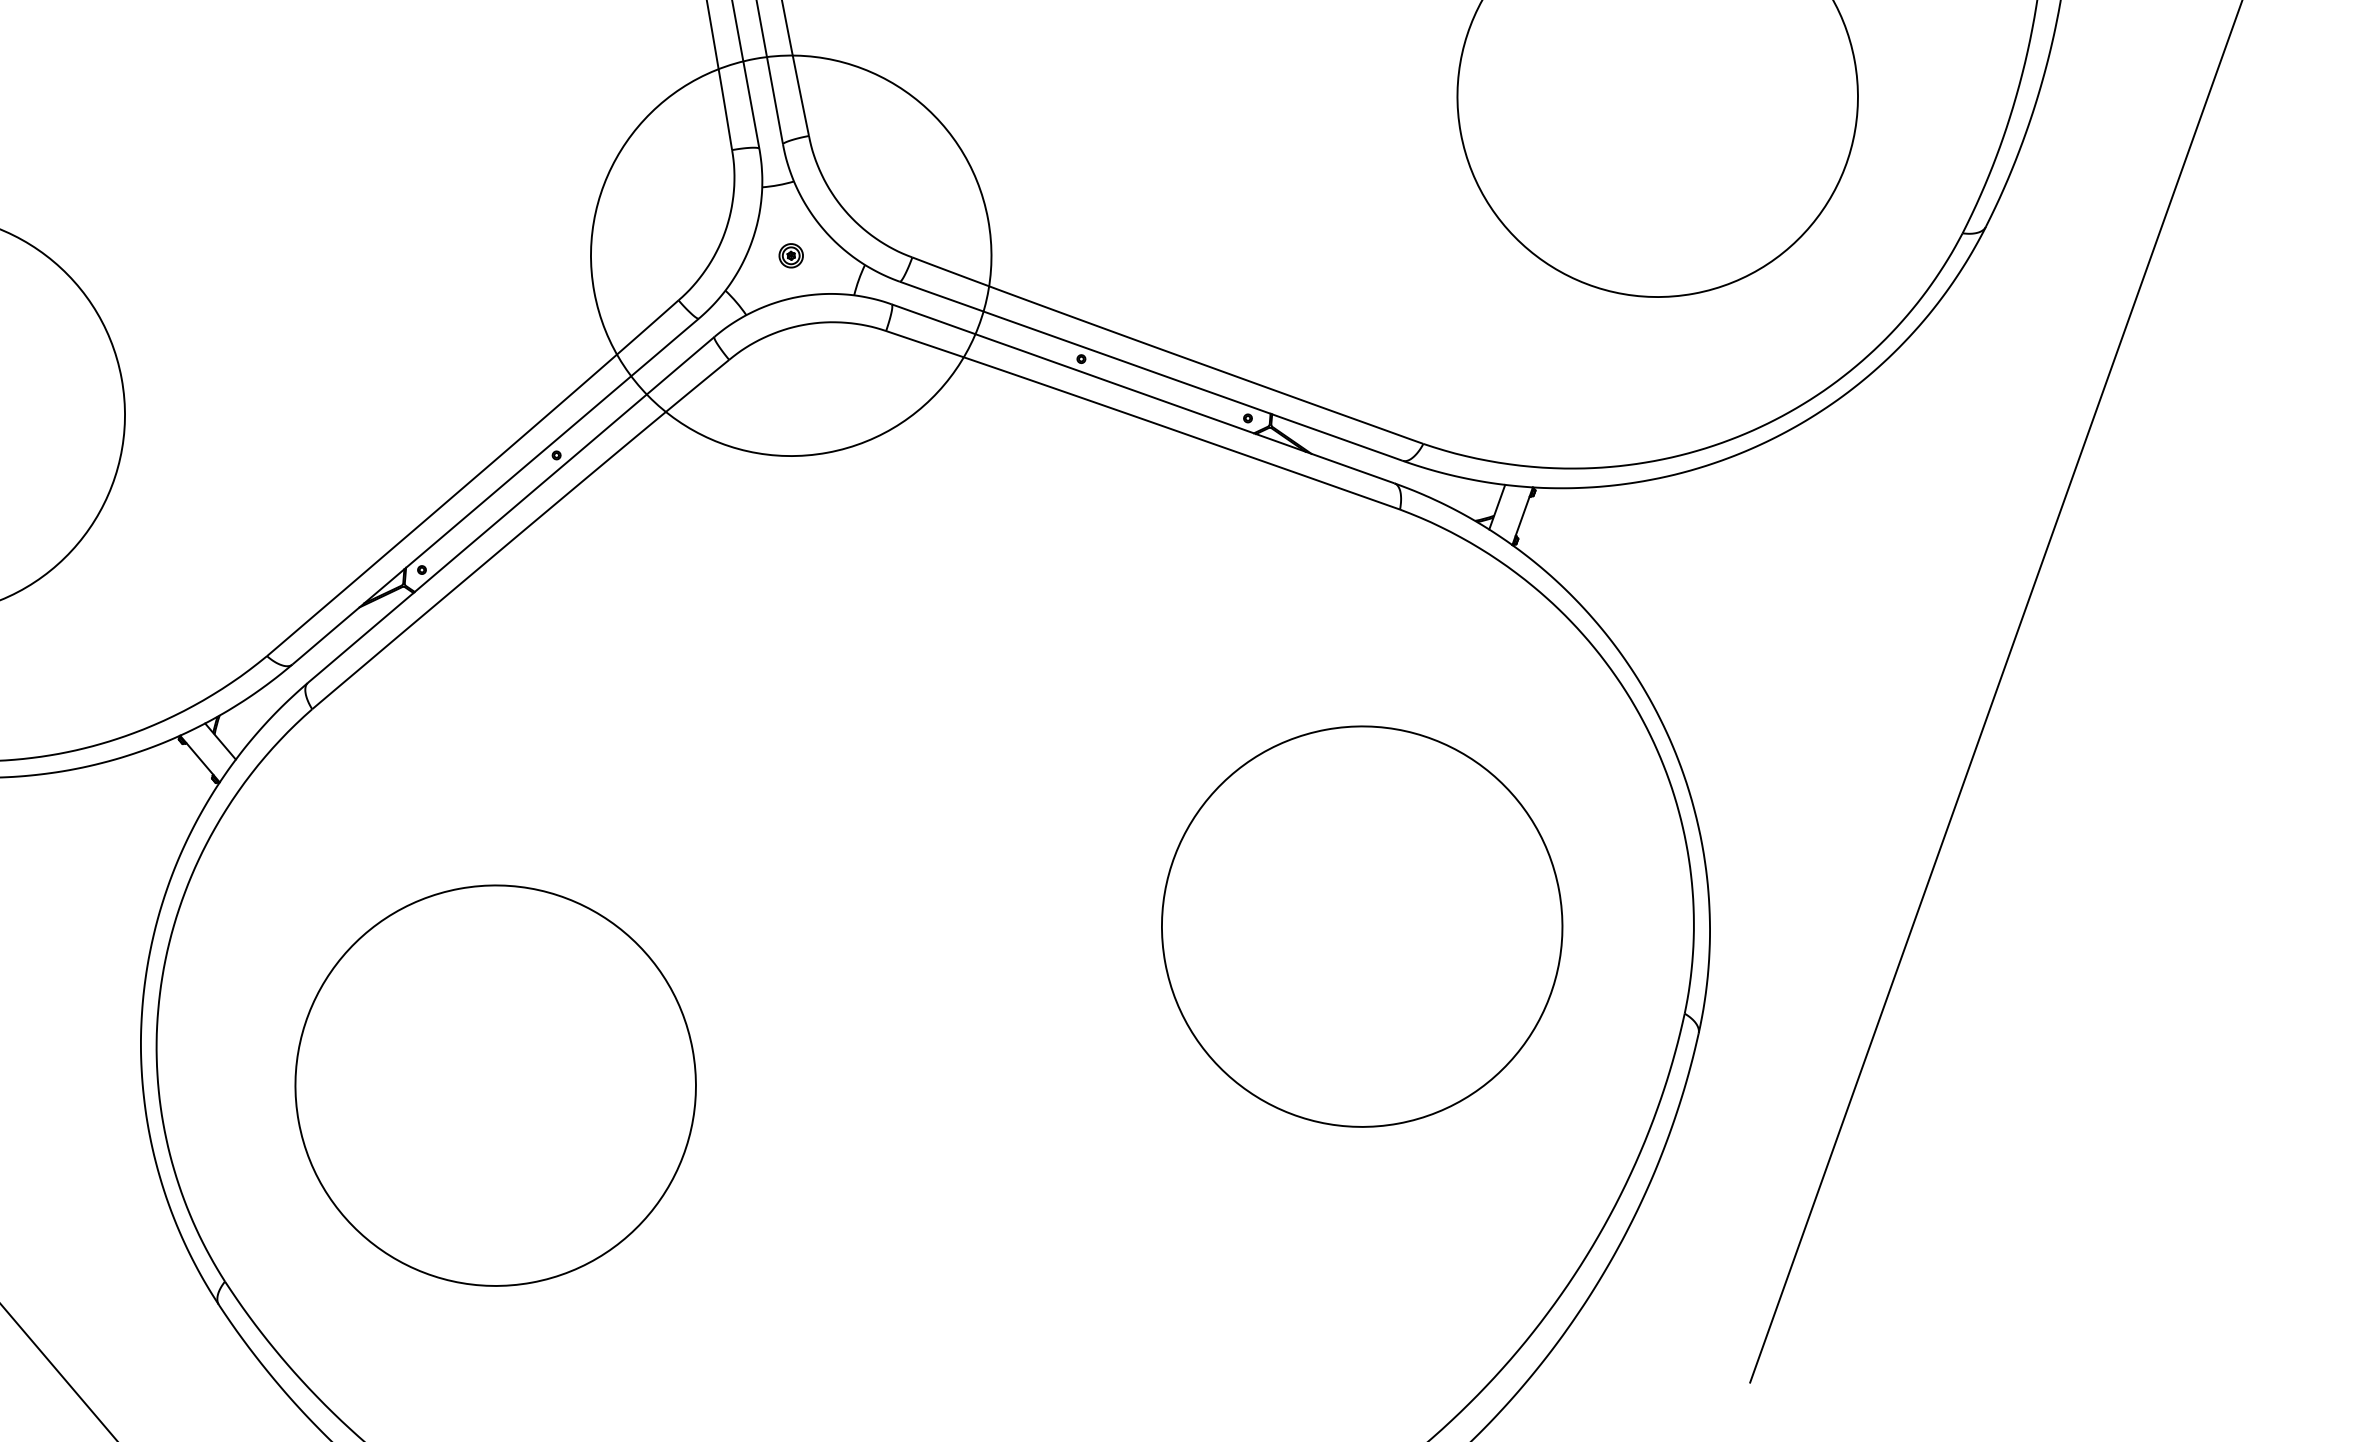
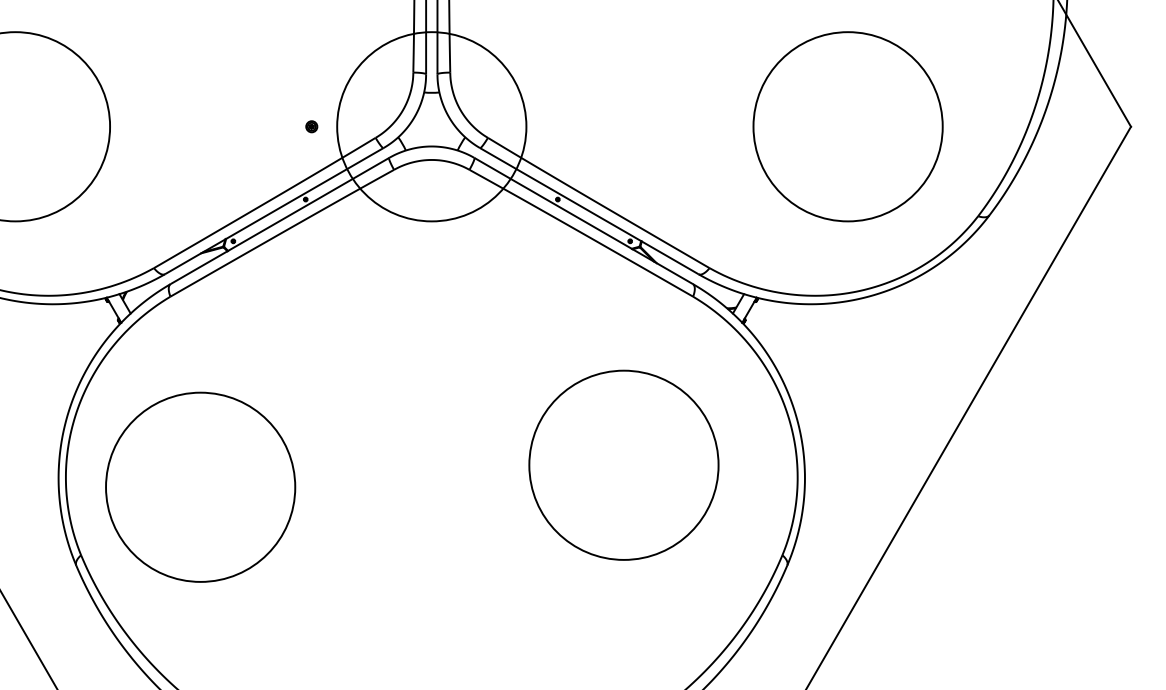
part: (790, 255) -> (311, 126), moved
circle: (1360, 925) -> (623, 464), moved
circle: (495, 1084) -> (200, 486), moved

